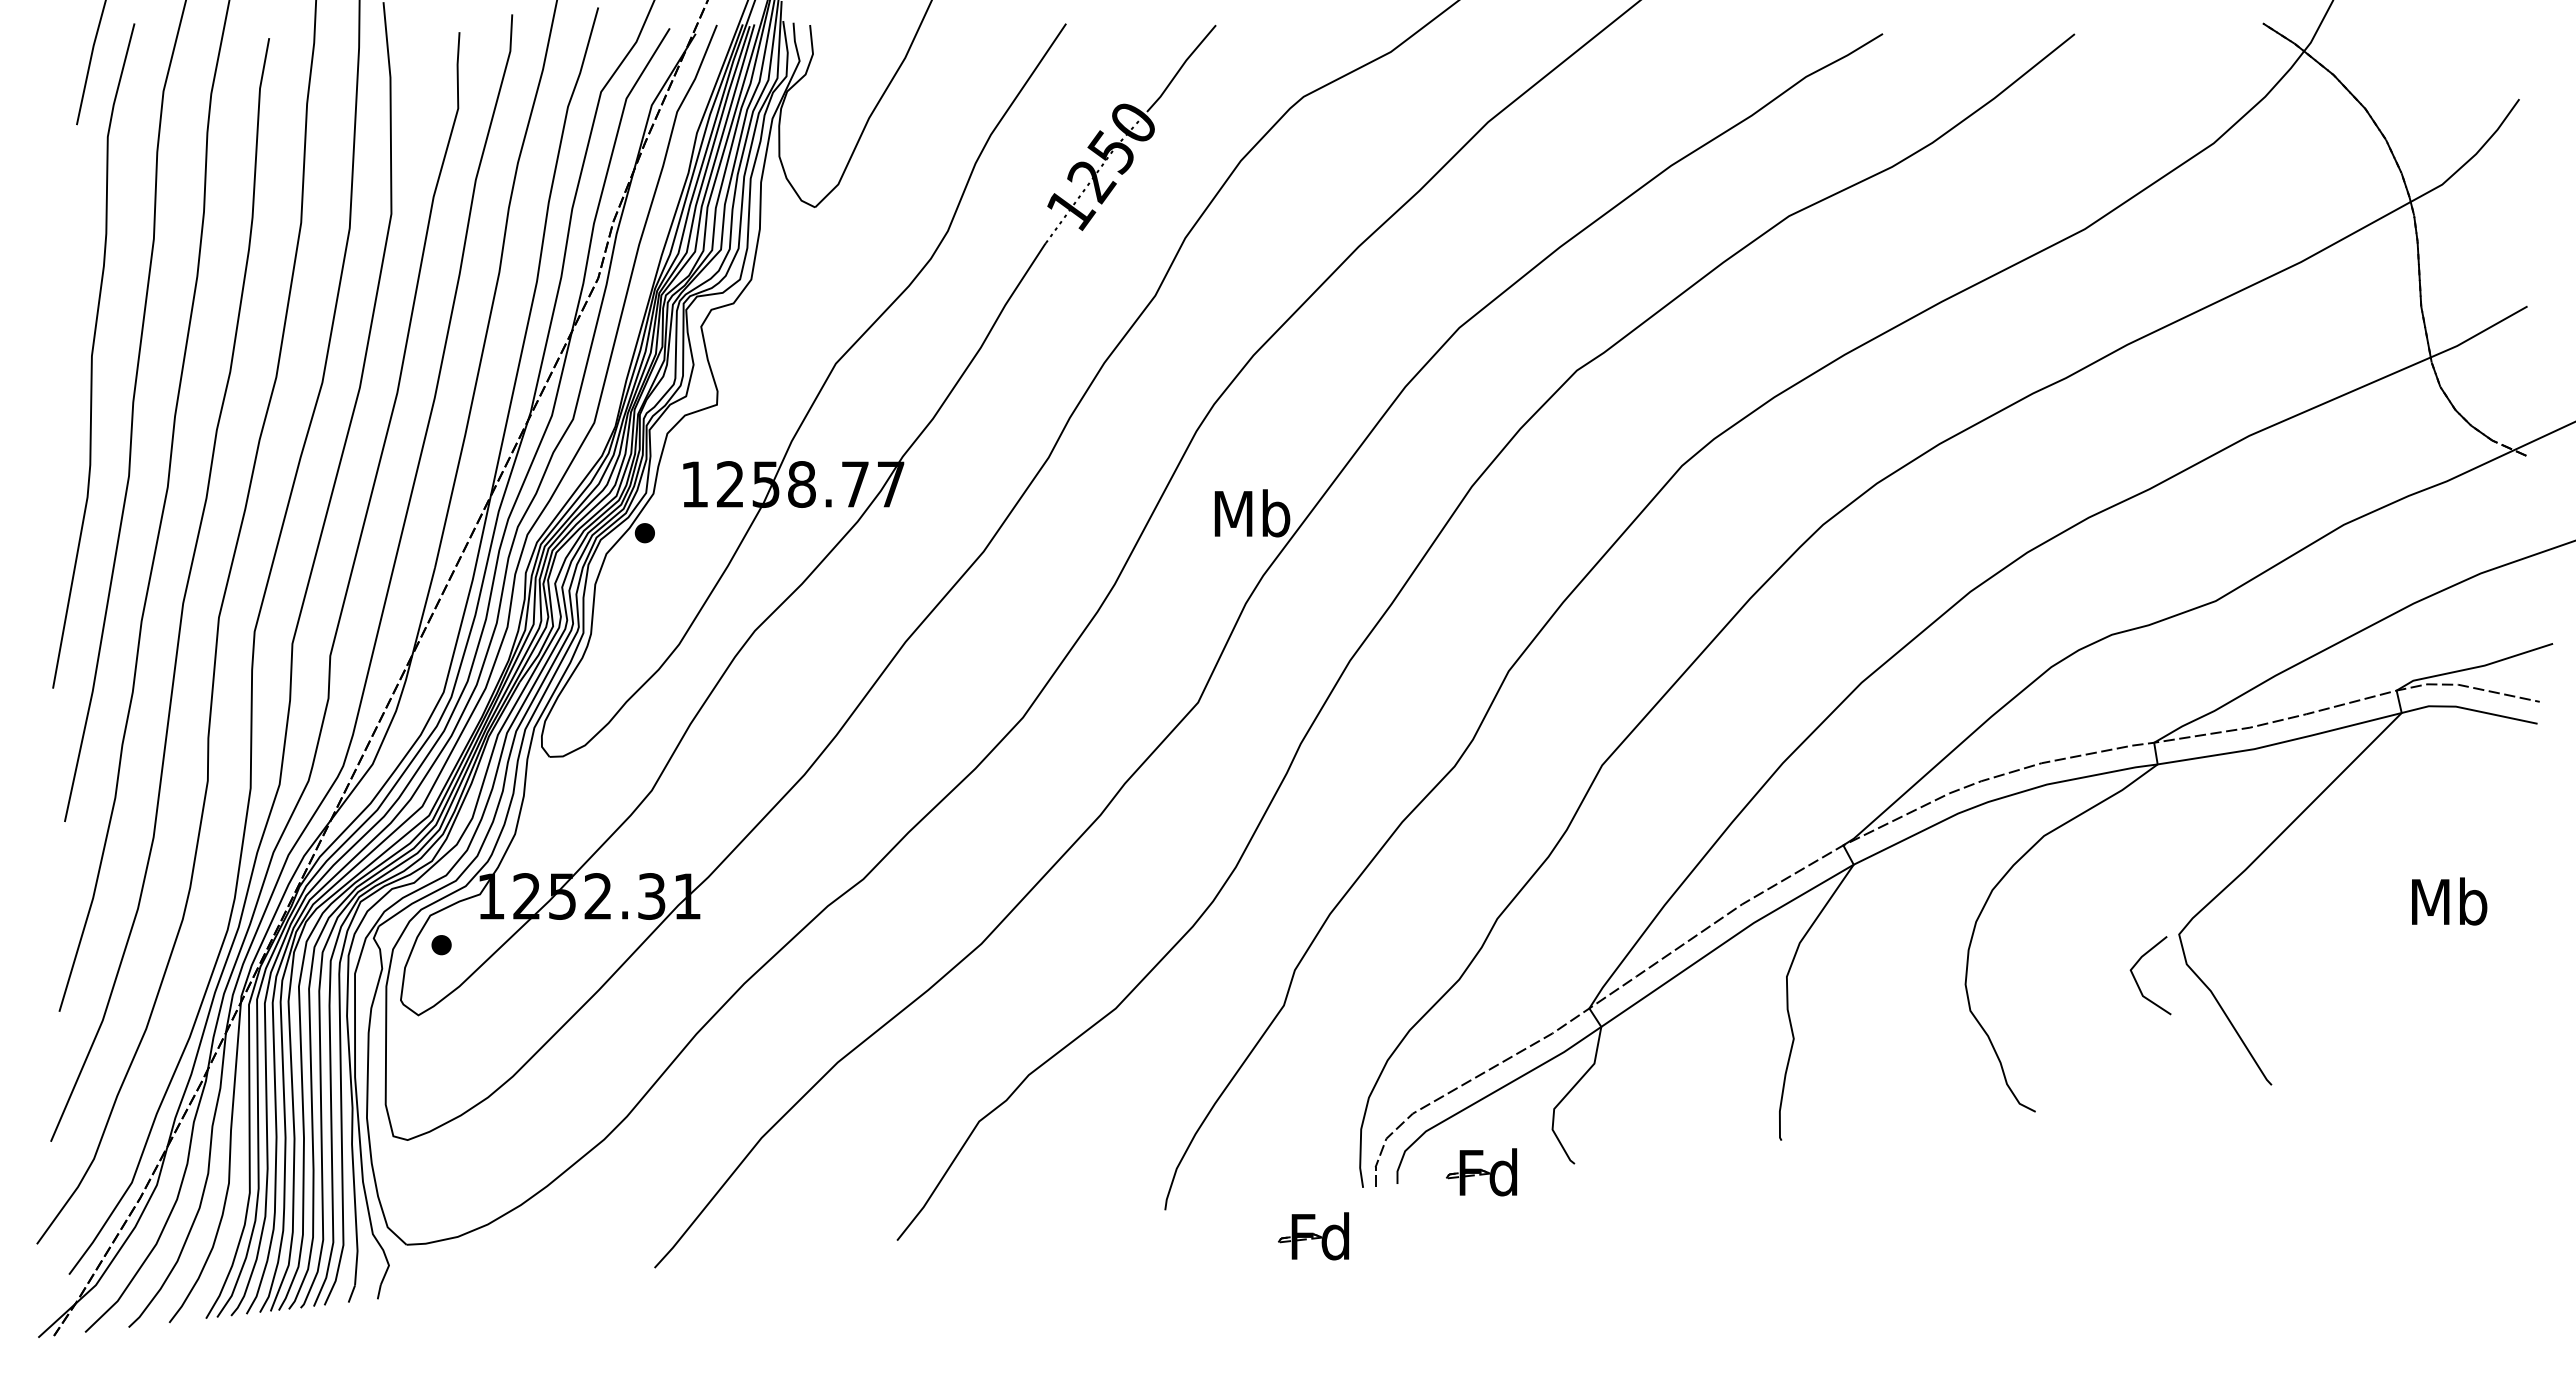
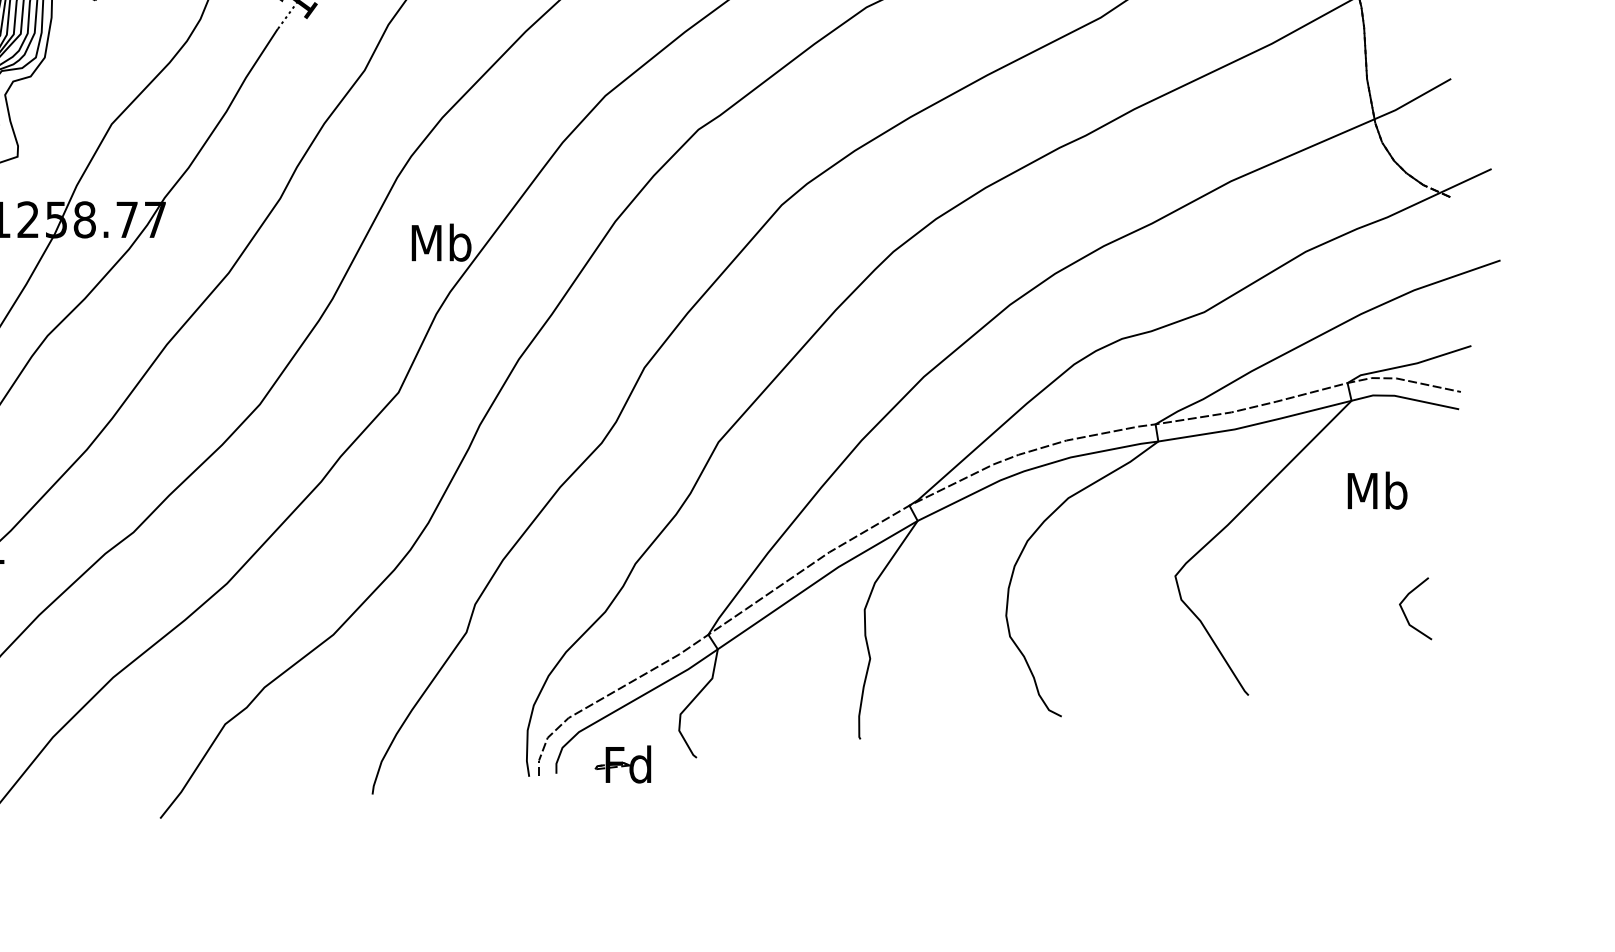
text: (2449, 901) -> (1377, 490), moved
line: (2137, 981) -> (1405, 613), moved
part: (1313, 1236) -> (489, 815), removed

